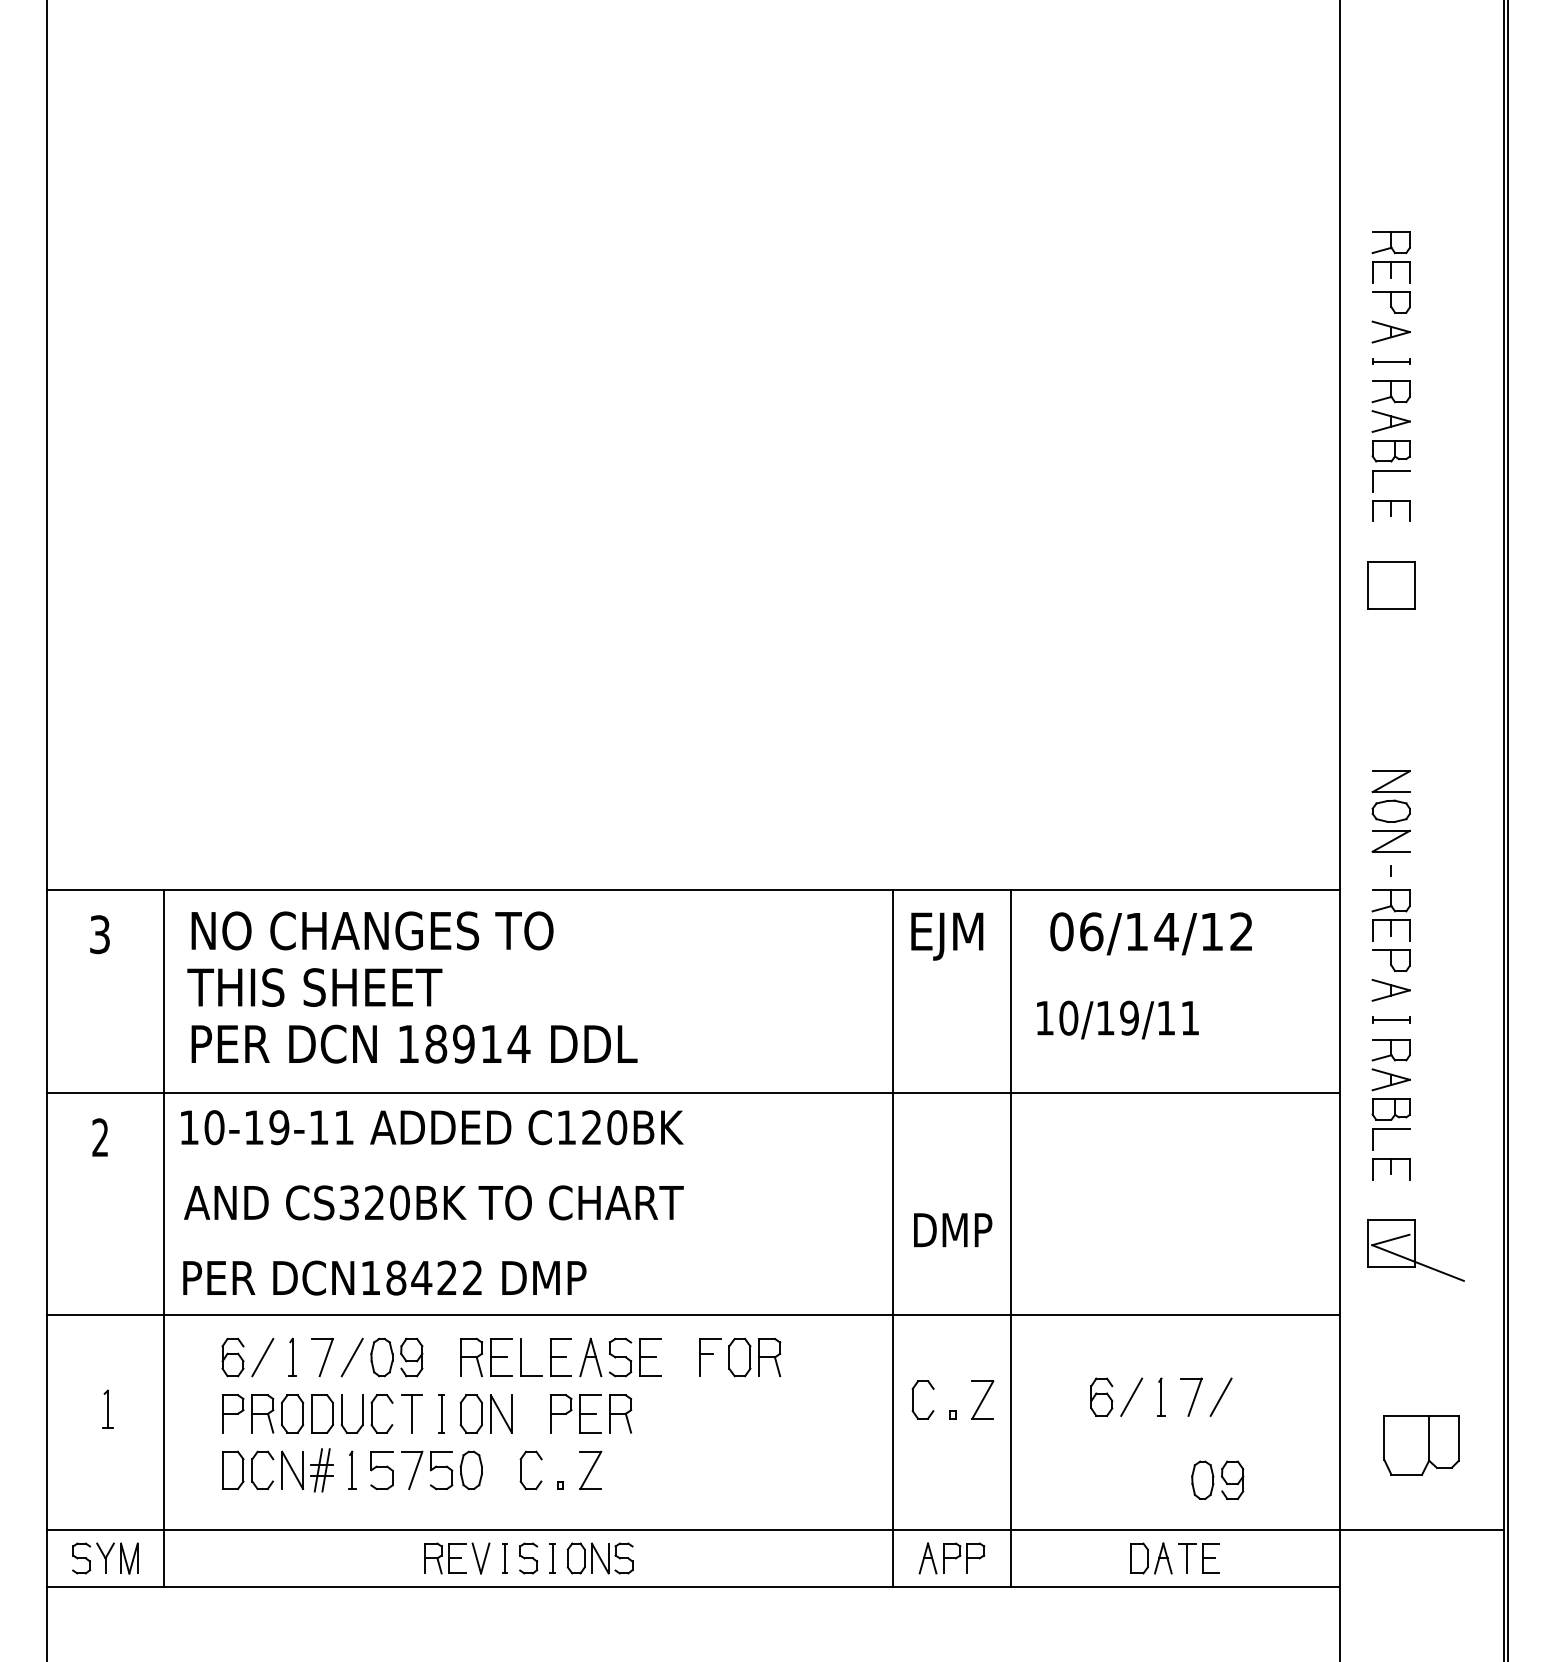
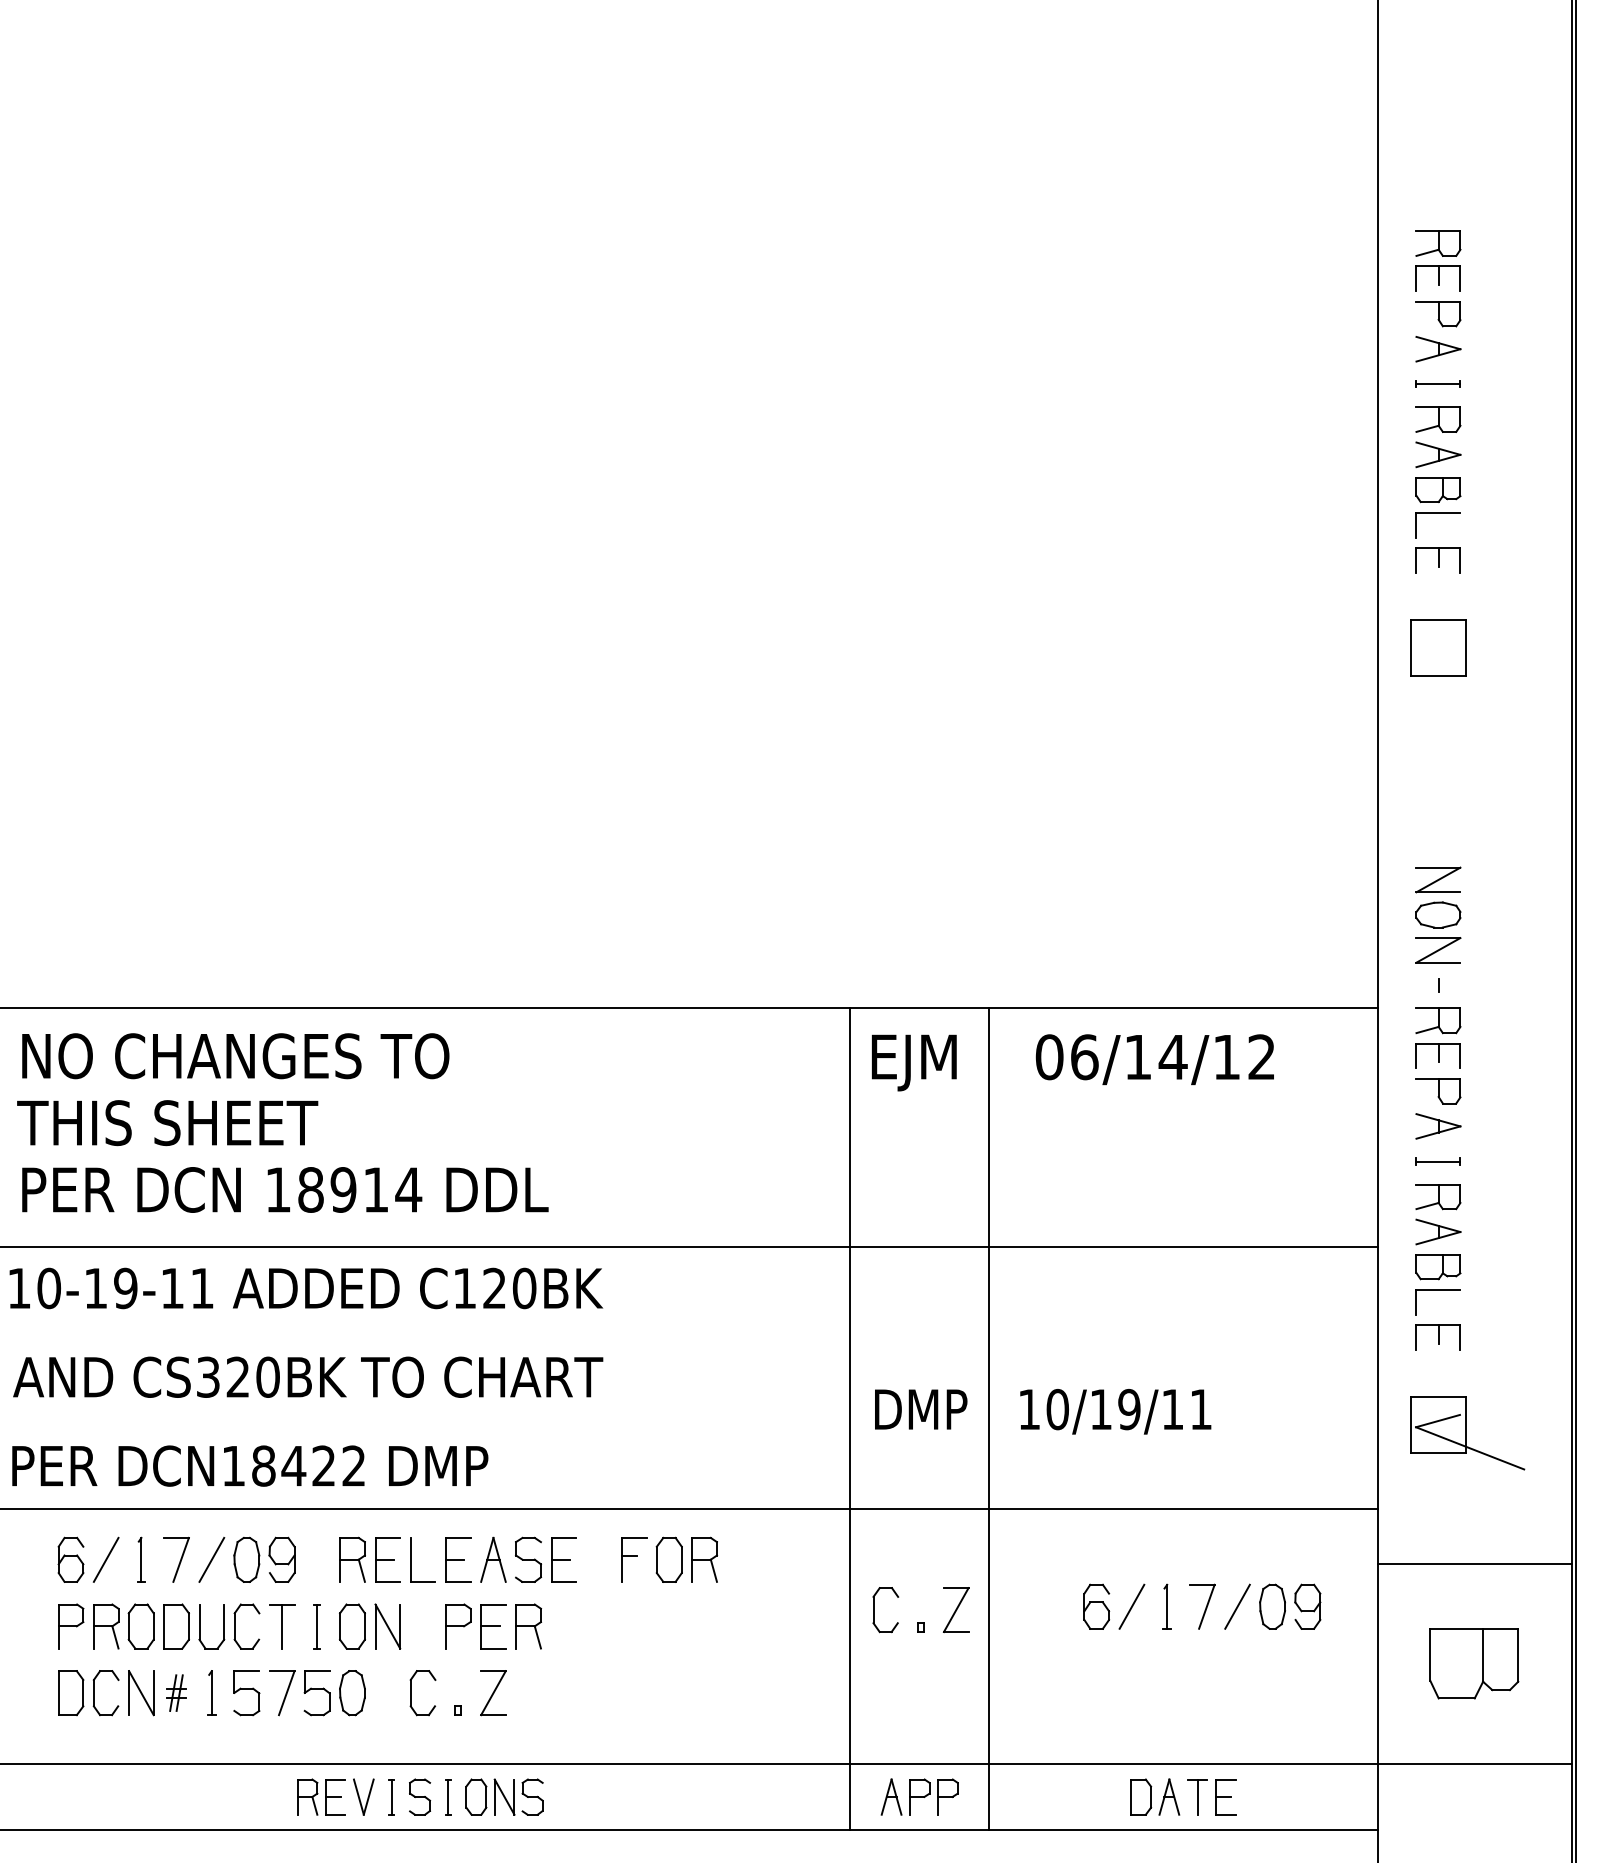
text: (1117, 1019) -> (1115, 1411), moved
line: (1421, 1360) -> (1474, 1563), added
part: (322, 1470) -> (176, 1693), size x0.71
part: (1217, 1479) -> (1289, 1605), moved

